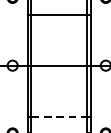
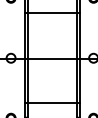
line: (59, 116) -> (52, 103), dashed -> solid

